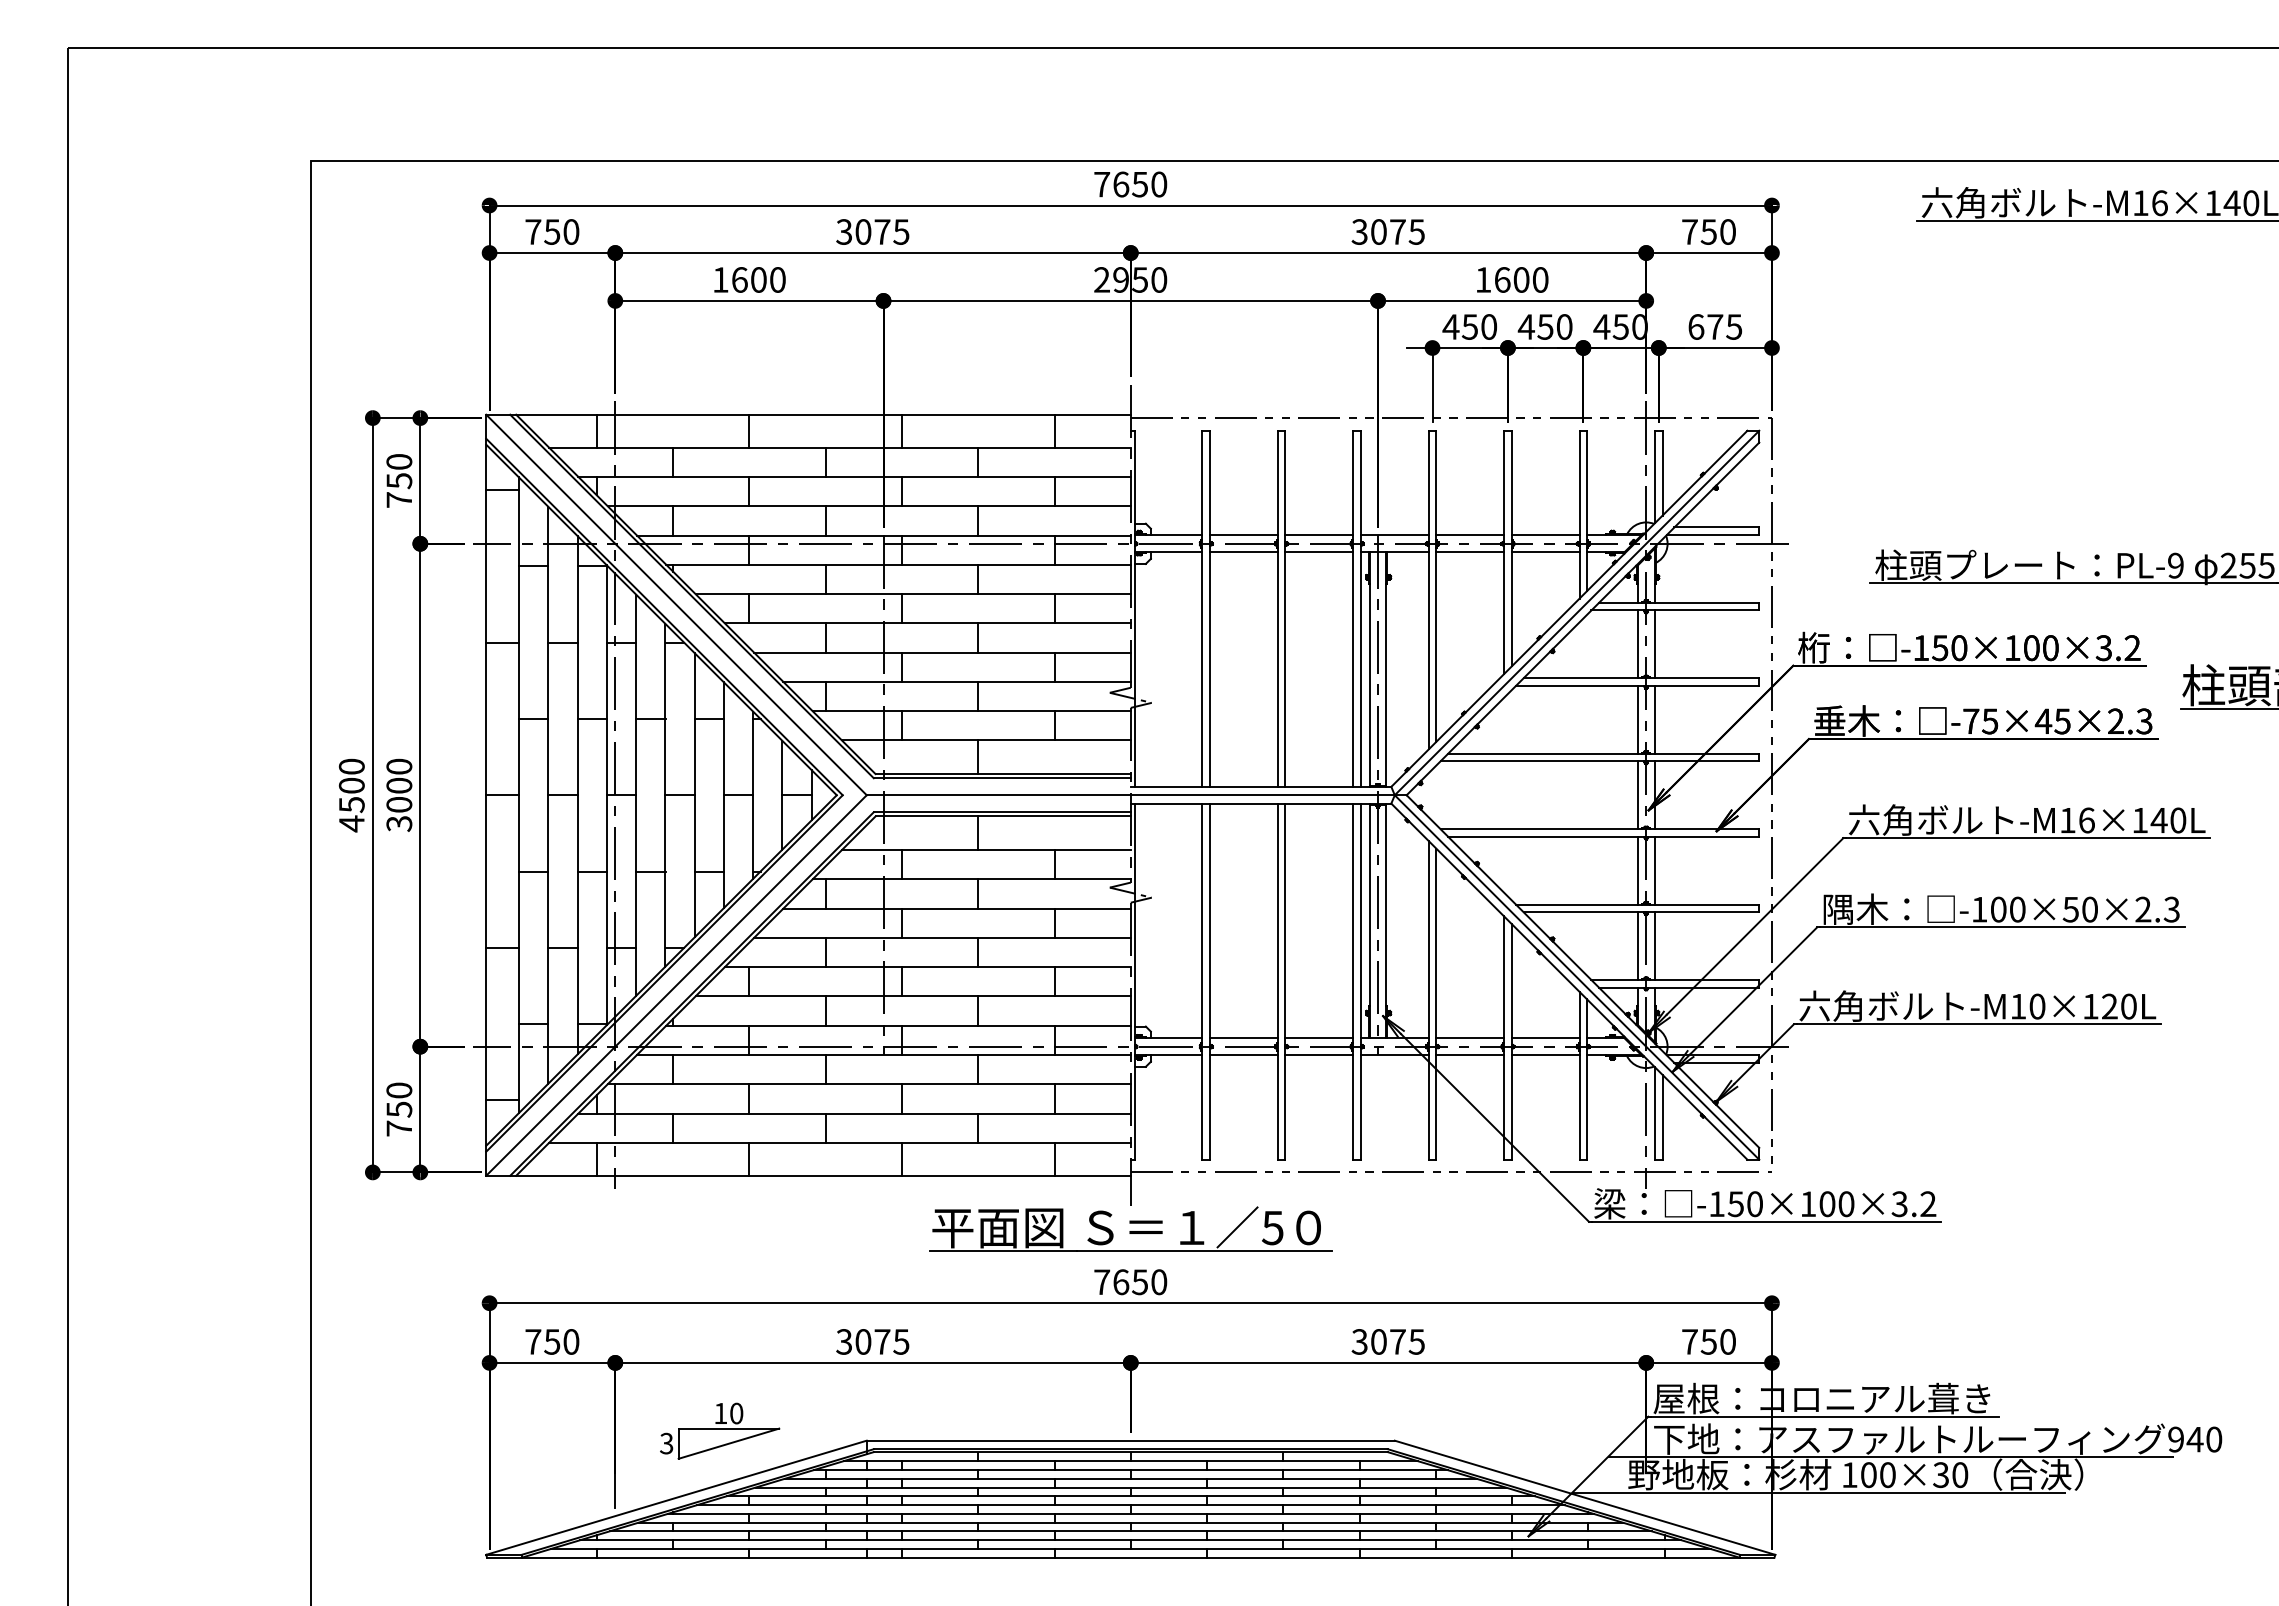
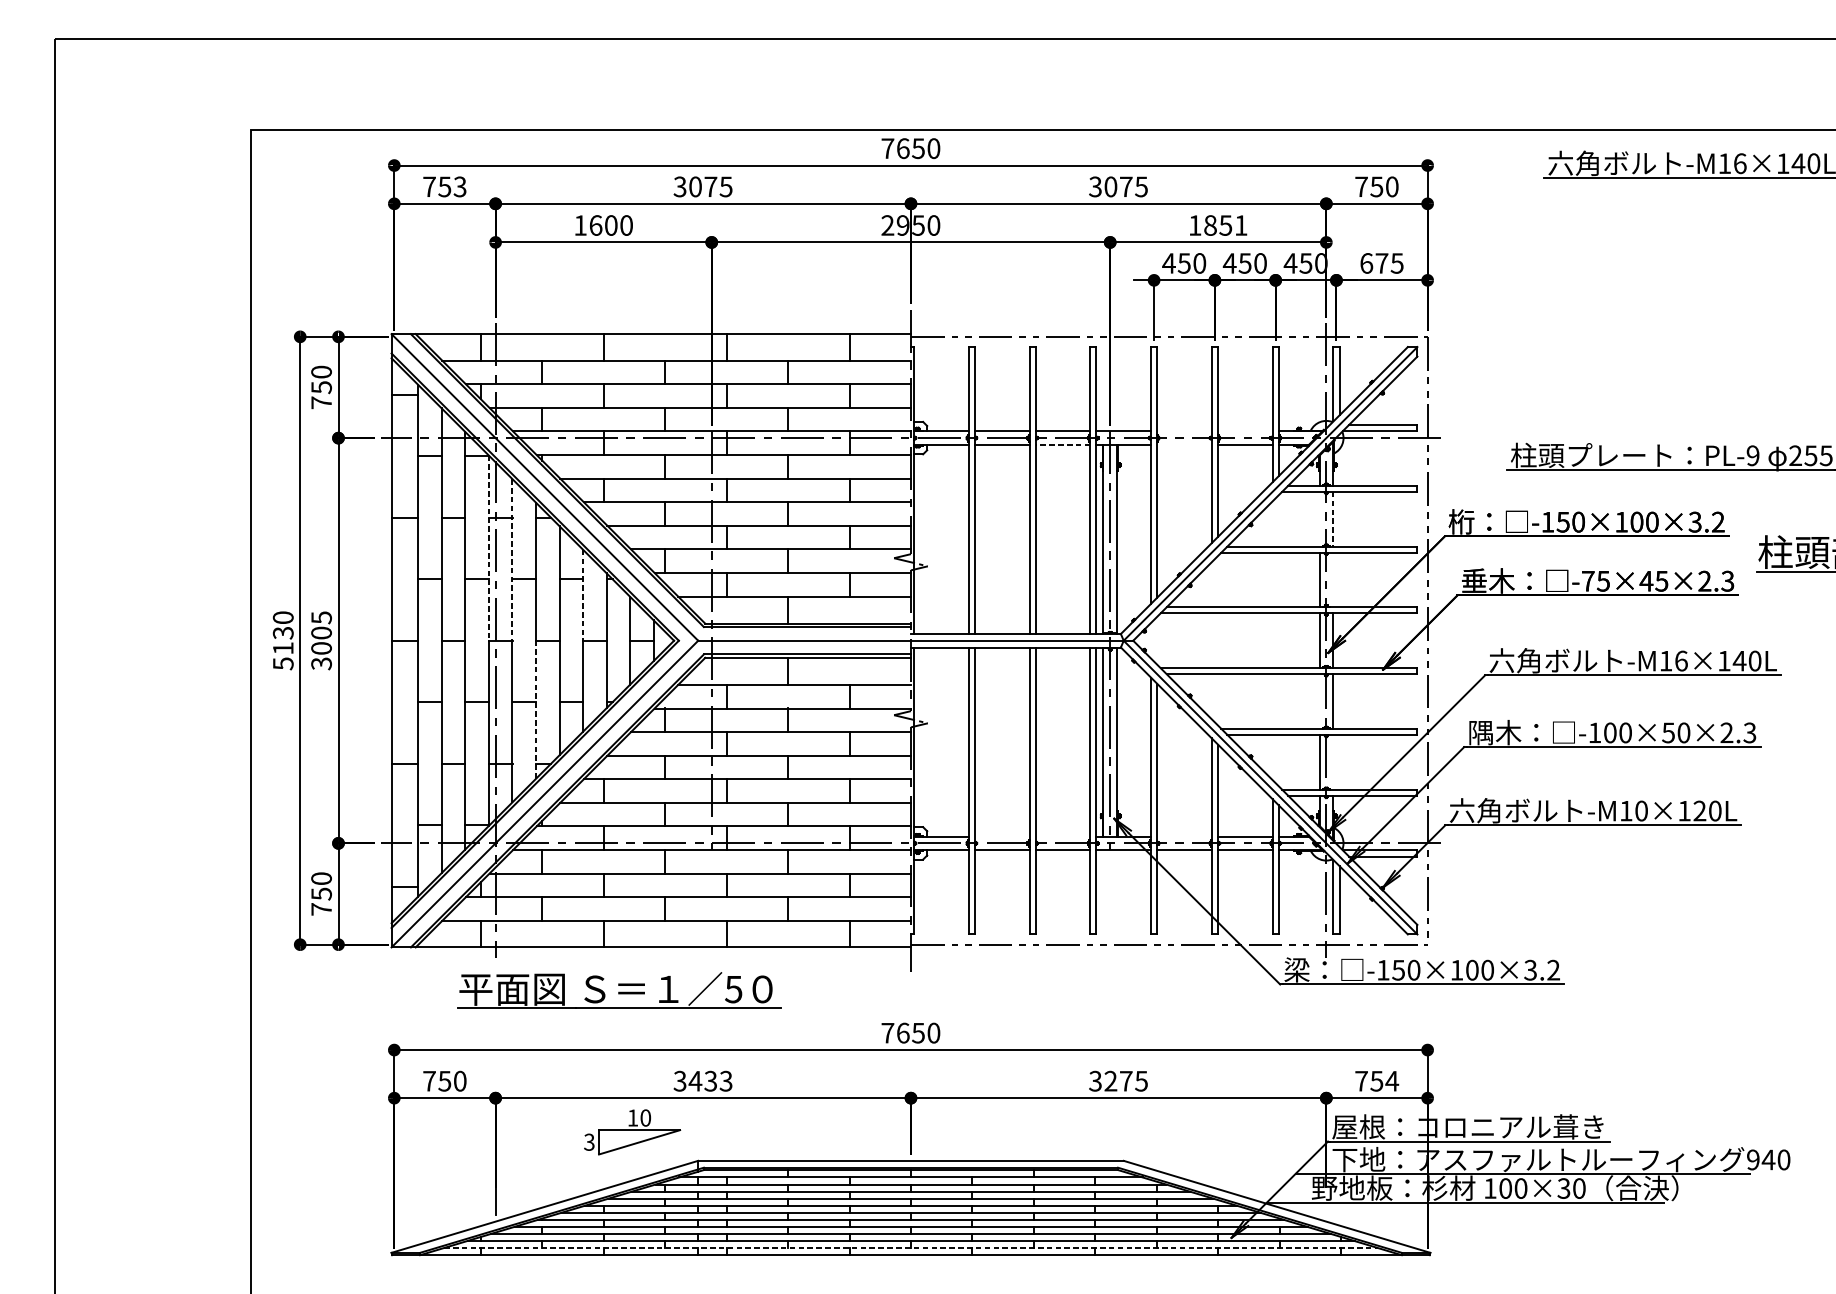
text: (571, 231) -> (460, 186), 750 -> 753
text: (1521, 279) -> (1225, 225), 1600 -> 1851
line: (1470, 535) -> (1184, 431), removed
line: (1545, 535) -> (1245, 431), removed
line: (1319, 552) -> (1063, 445), solid -> dashed
line: (1470, 552) -> (1184, 445), removed
line: (1637, 644) -> (1319, 519), removed
line: (1654, 644) -> (1332, 519), solid -> dashed
line: (606, 680) -> (488, 548), solid -> dashed
line: (636, 695) -> (512, 560), solid -> dashed
line: (1654, 719) -> (1332, 579), removed
line: (723, 739) -> (582, 595), solid -> dashed
text: (399, 766) -> (321, 617), 3000 -> 3005
text: (351, 805) -> (283, 649), 4500 -> 5130
line: (1637, 870) -> (1319, 701), removed
line: (665, 880) -> (536, 709), solid -> dashed
line: (1654, 946) -> (1332, 762), removed
line: (1243, 1038) -> (1001, 836), removed
line: (1319, 1038) -> (1063, 836), removed
line: (1470, 1038) -> (1184, 836), removed
part: (1130, 1228) -> (619, 989), moved
text: (881, 1341) -> (710, 1080), 3075 -> 3433
text: (1378, 1341) -> (1110, 1080), 3075 -> 3275
text: (1727, 1341) -> (1391, 1080), 750 -> 754
part: (720, 1430) -> (632, 1131), moved
line: (1130, 1549) -> (910, 1248), solid -> dashed

